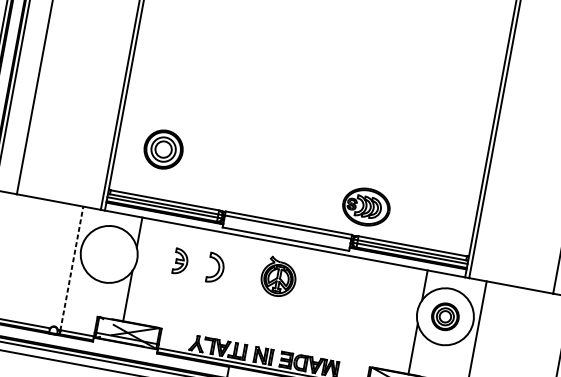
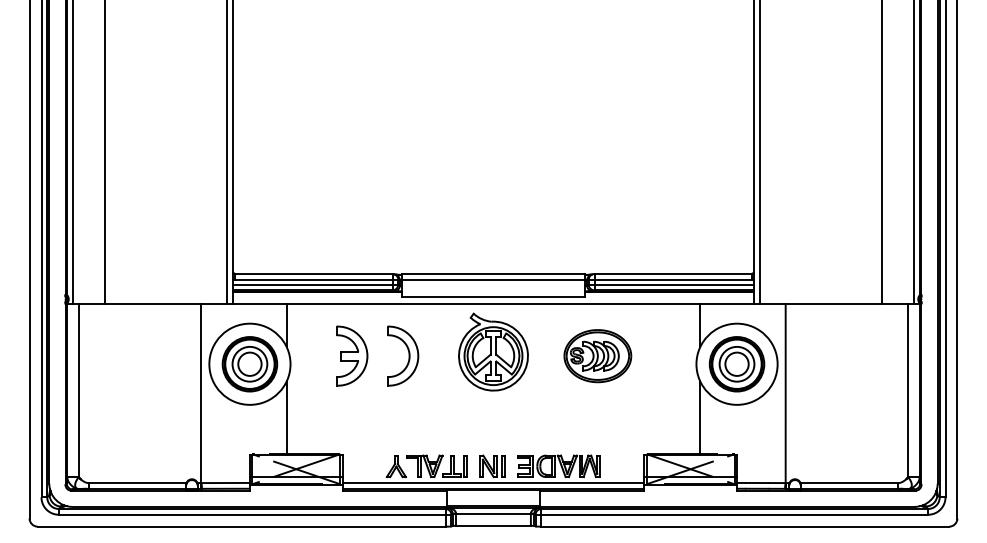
part: (163, 149) -> (249, 364), moved
part: (366, 207) -> (597, 356), moved
part: (181, 261) -> (352, 355), size x1.67
line: (72, 268) -> (201, 393), dashed -> solid
part: (216, 268) -> (403, 355), size x1.43
part: (278, 276) -> (493, 351), size x1.43
part: (445, 316) -> (736, 364), size x1.43

